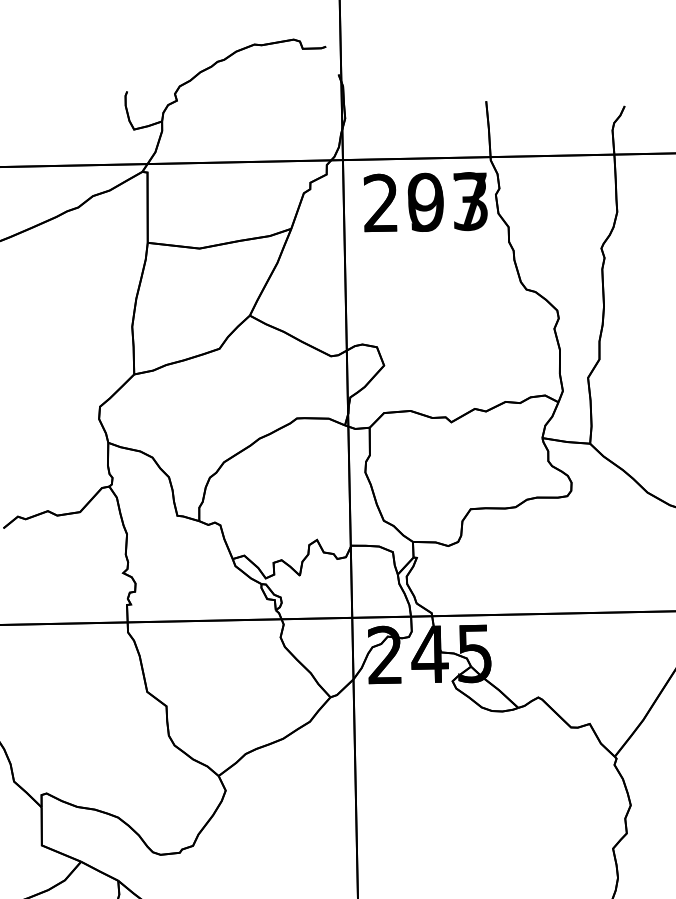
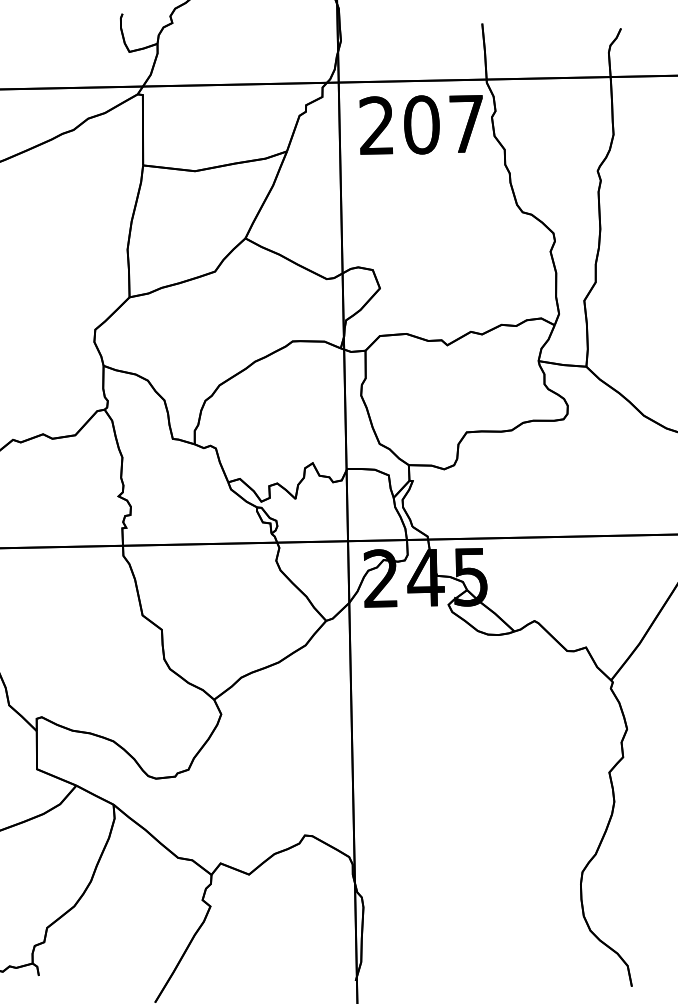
text: (447, 201) -> (443, 124), 293 -> 207

